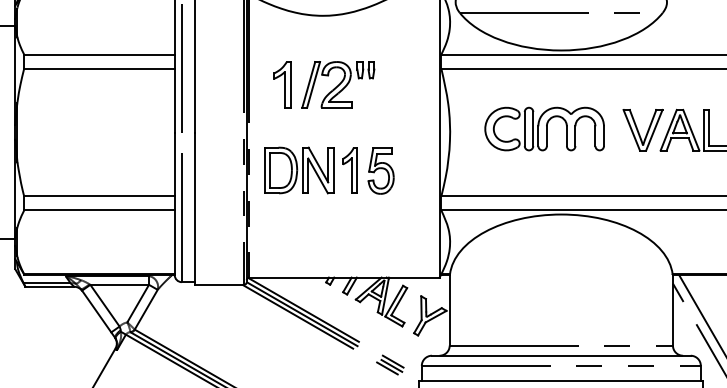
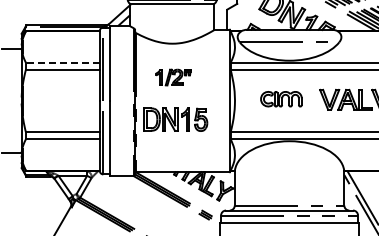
line: (98, 54) -> (62, 62), solid -> dashed
part: (324, 84) -> (173, 77), size x0.7
part: (544, 127) -> (281, 98), size x0.7

